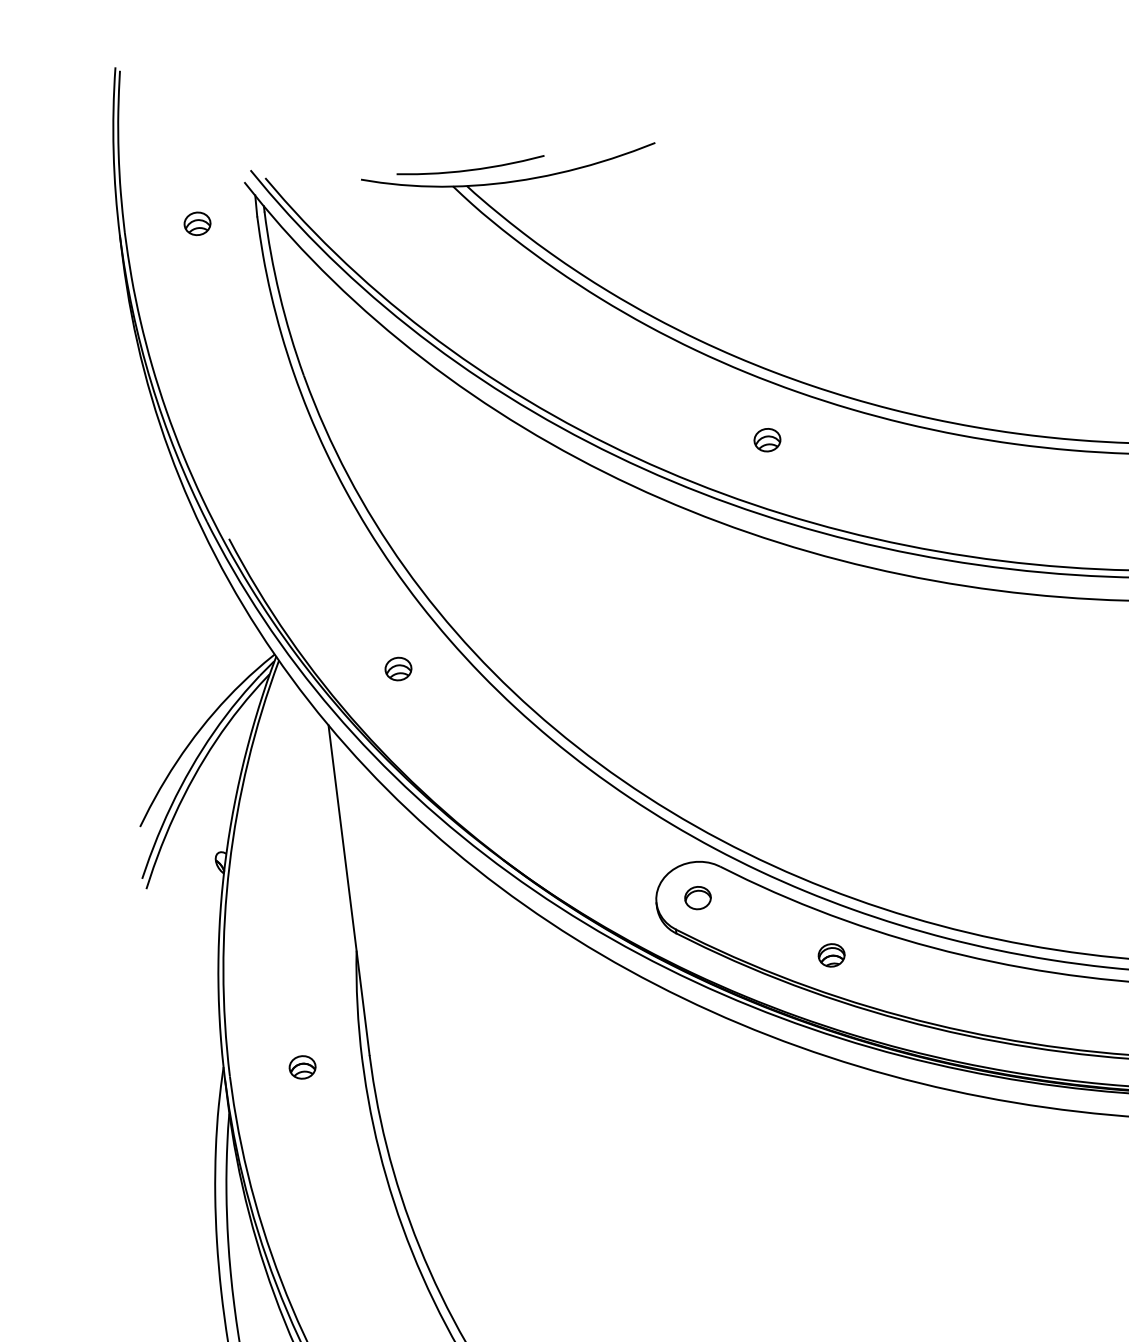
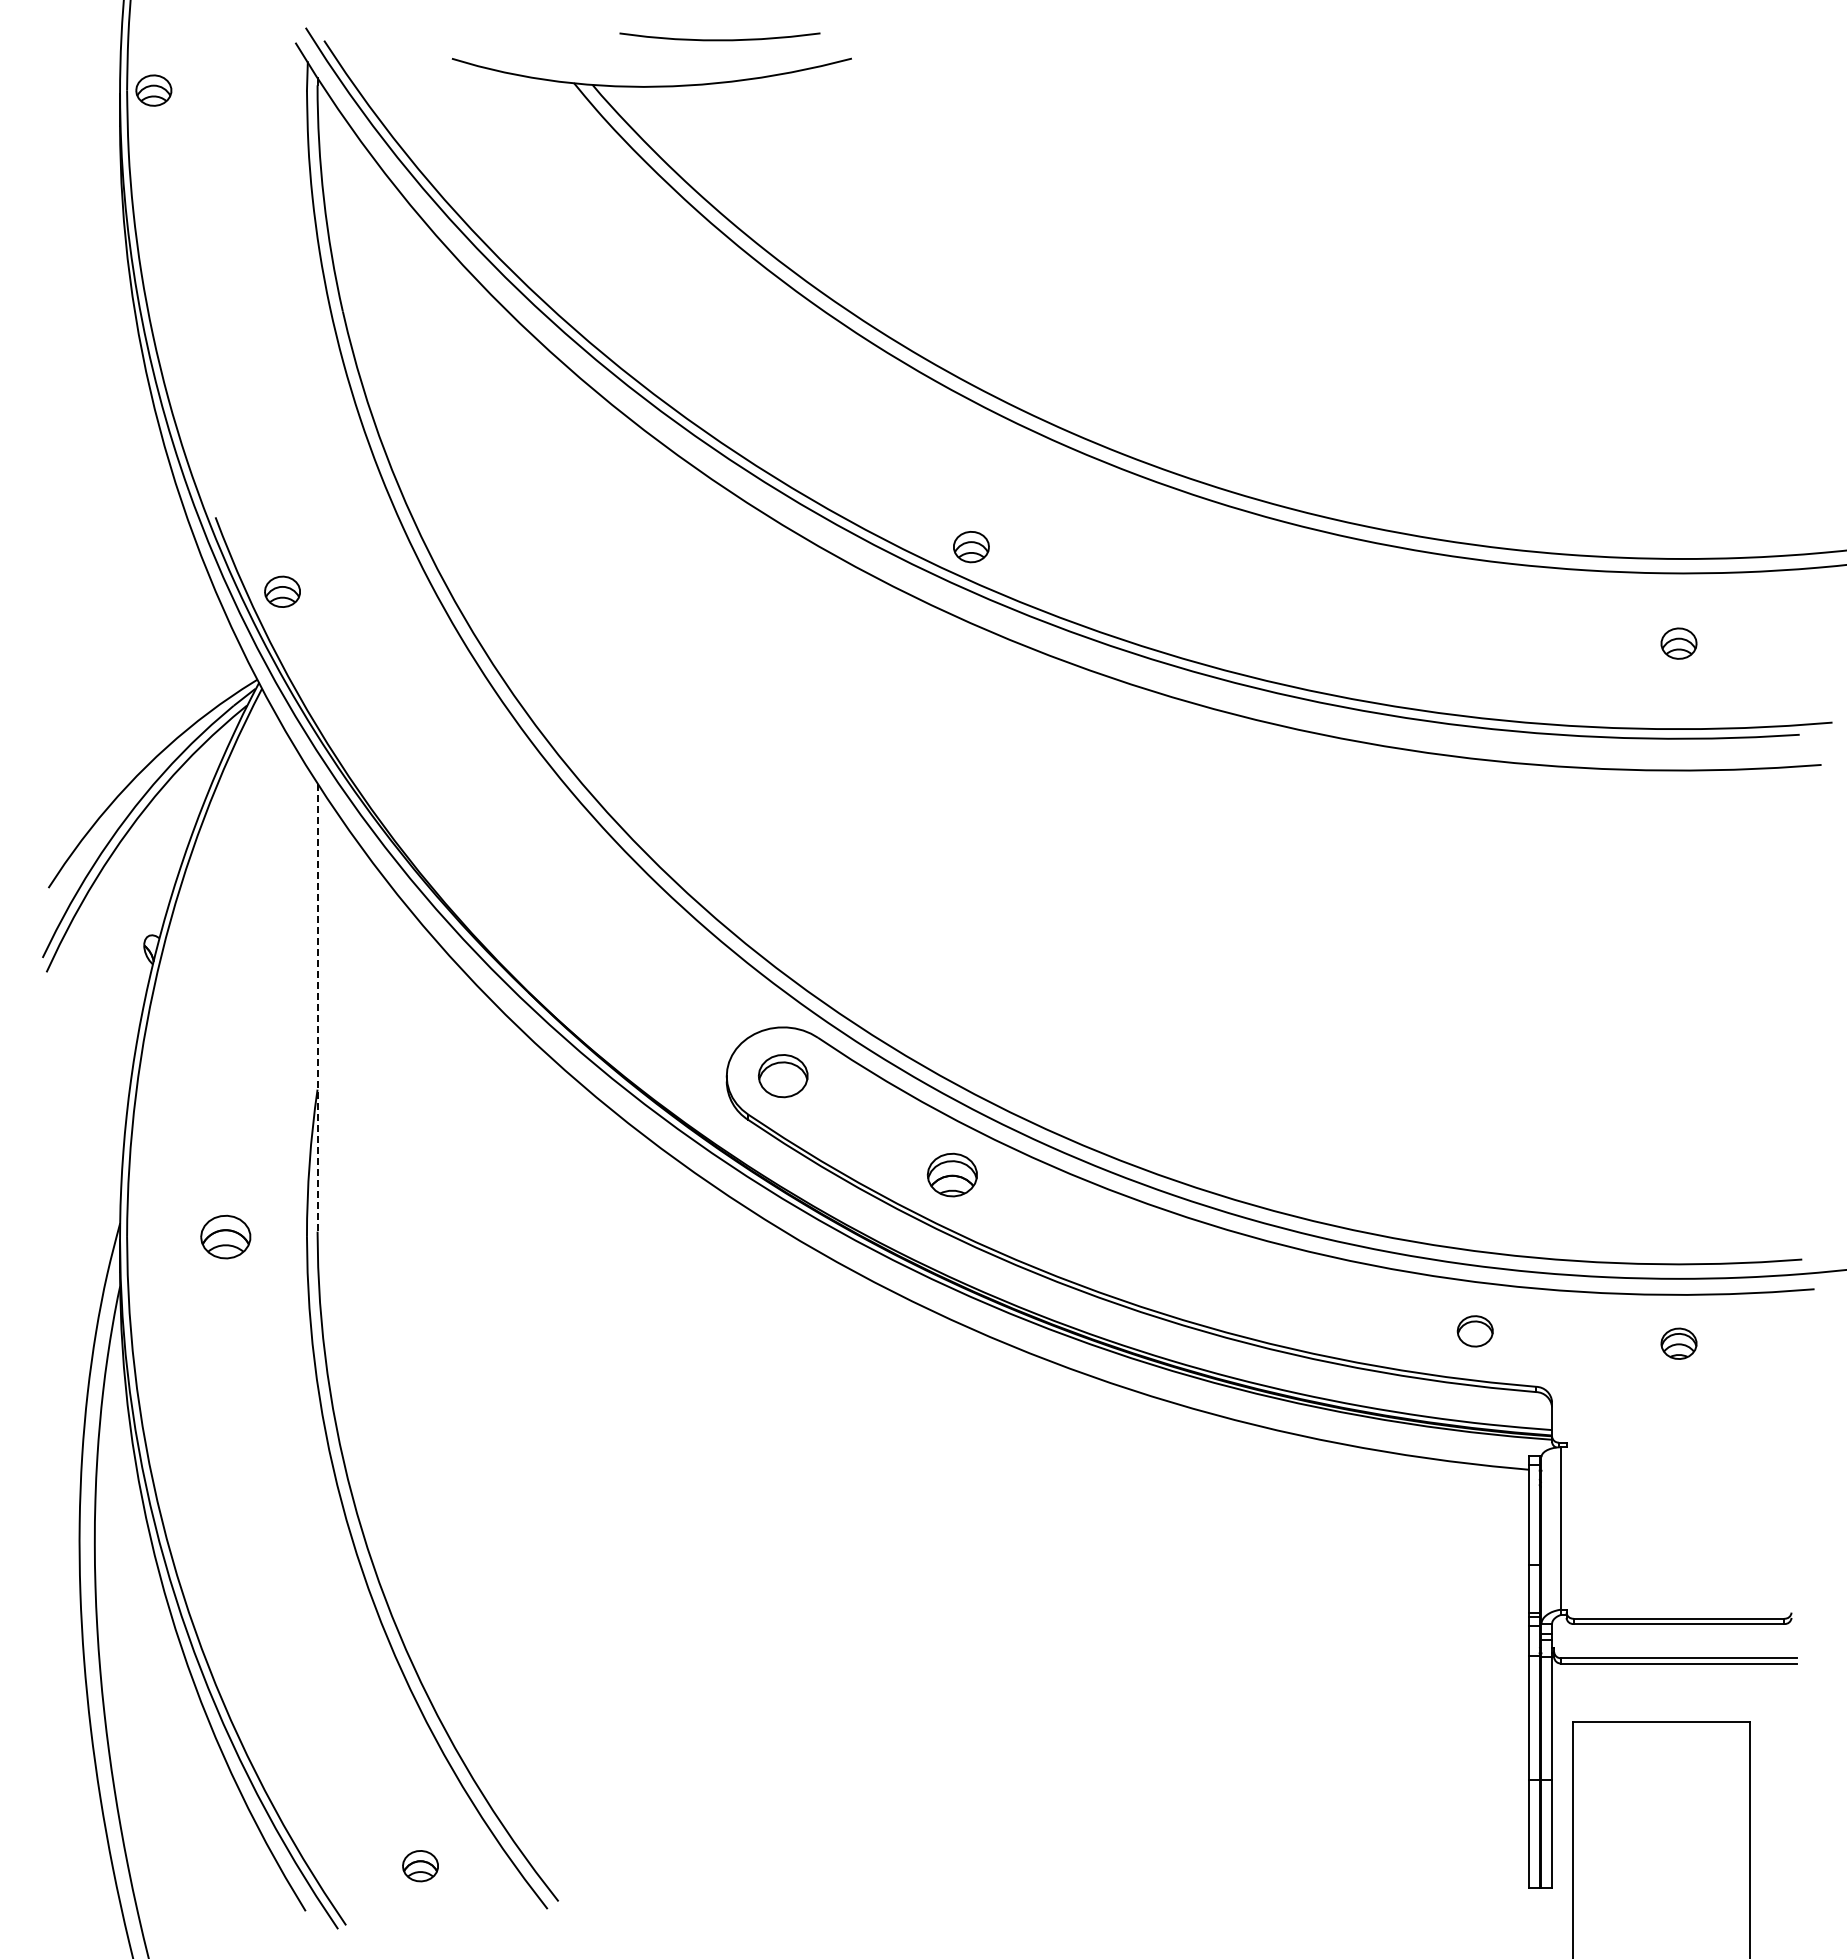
curve: (470, 169) -> (719, 39), moved
part: (197, 223) -> (153, 90), moved
part: (767, 440) -> (971, 547), moved
part: (398, 668) -> (282, 591), moved
line: (349, 890) -> (317, 1008), solid -> dashed
part: (697, 898) -> (782, 1076), size x1.4
part: (831, 955) -> (952, 1175), size x1.4
part: (302, 1067) -> (225, 1236), size x1.4

